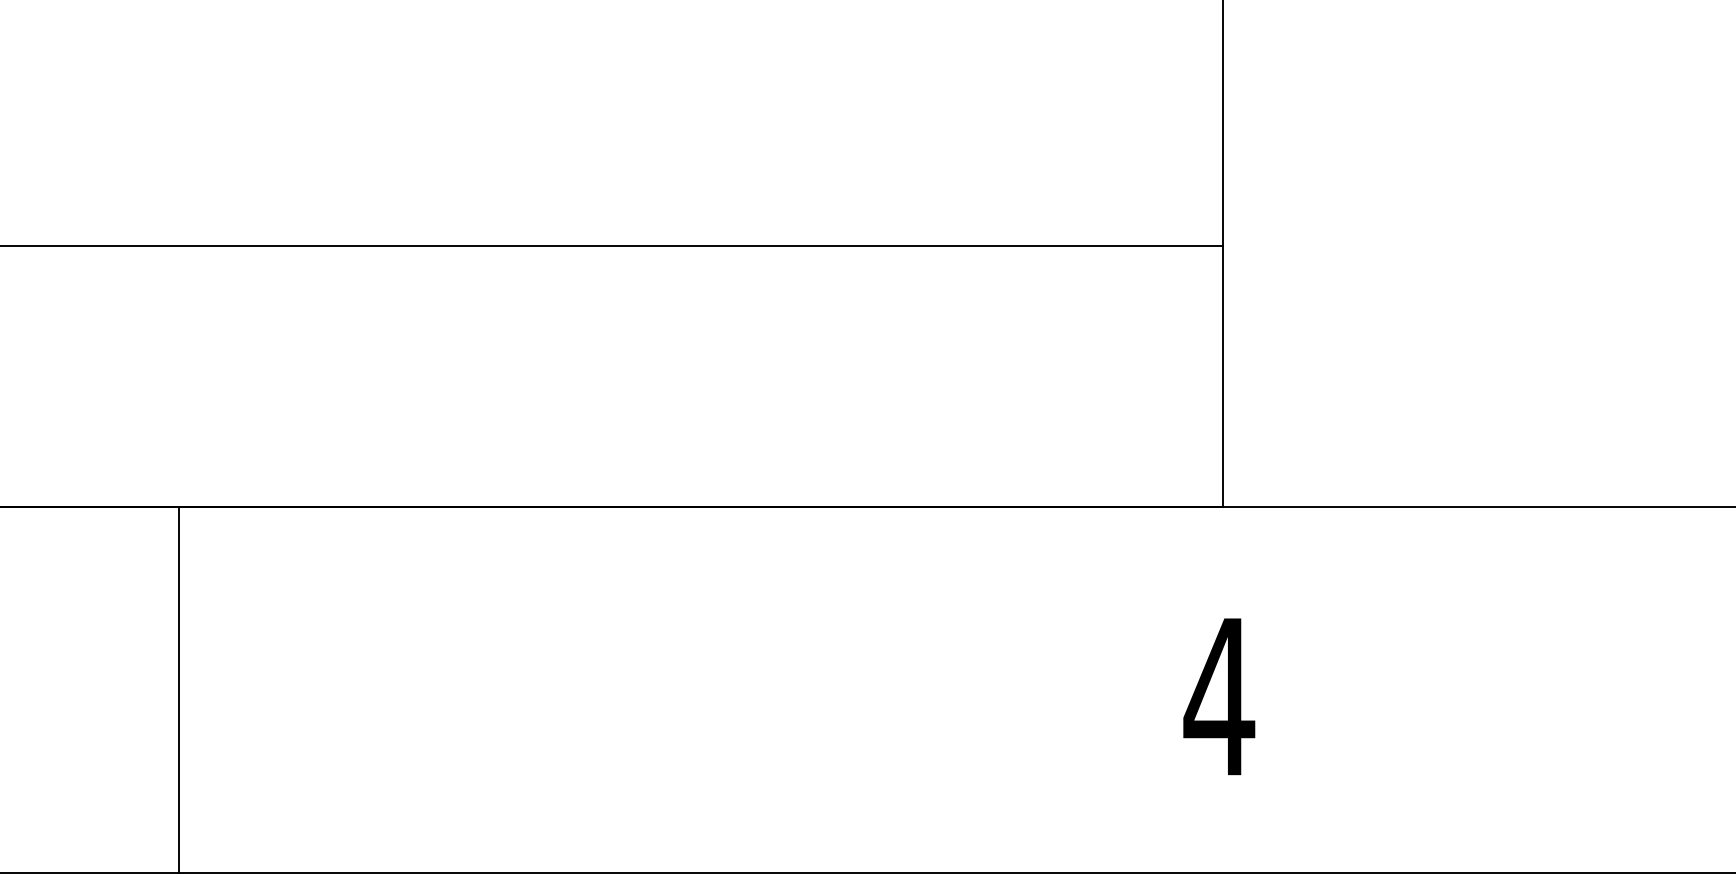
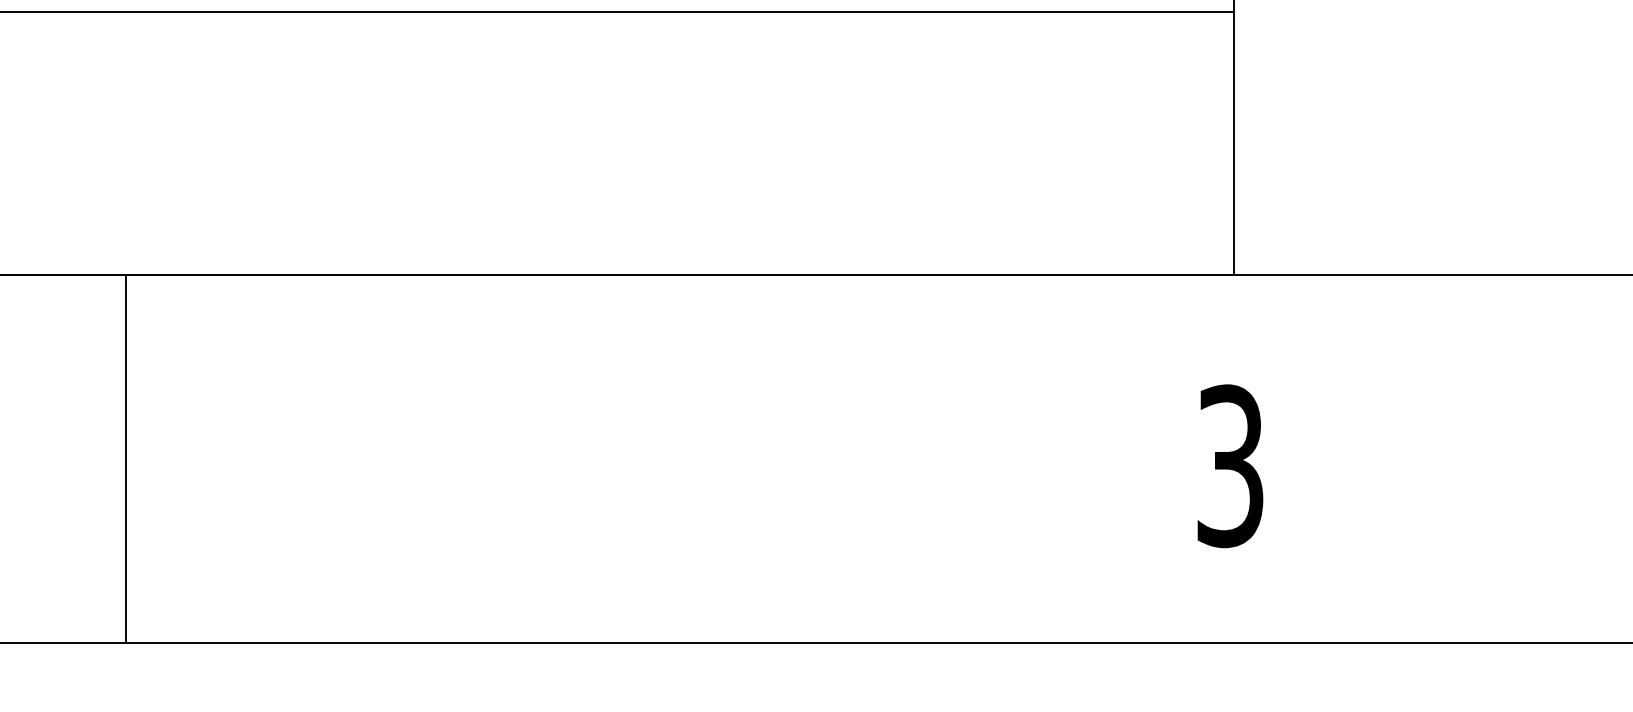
line: (178, 689) -> (126, 458), moved
text: (1219, 696) -> (1230, 465), 4 -> 3

